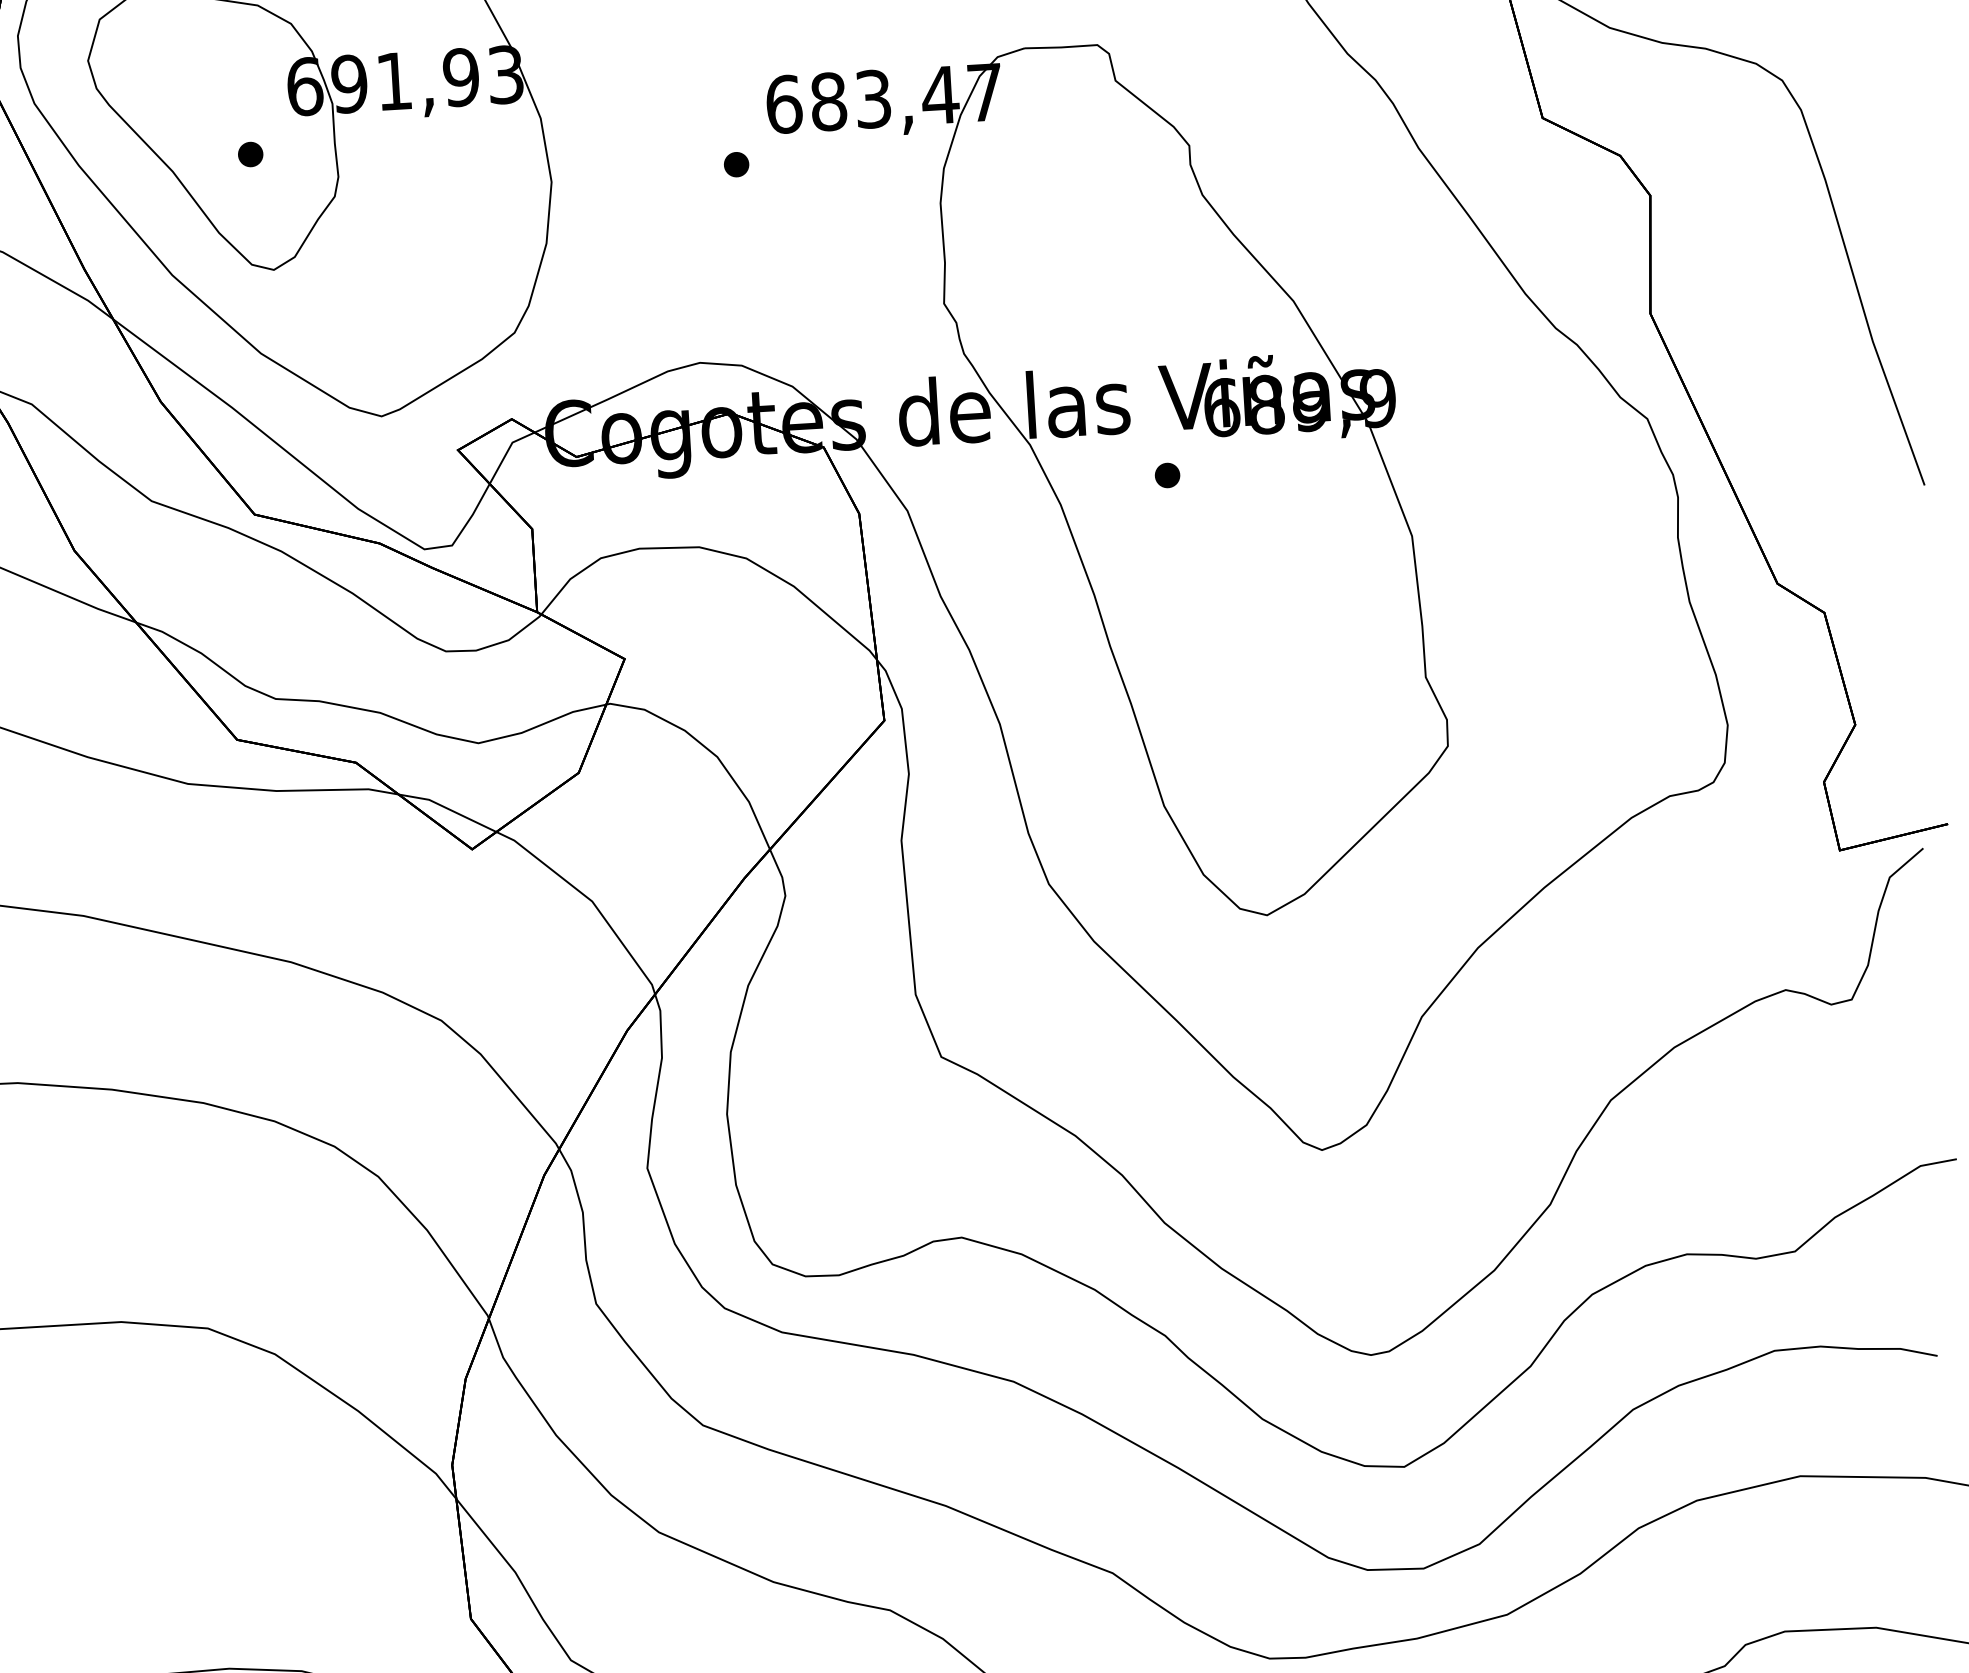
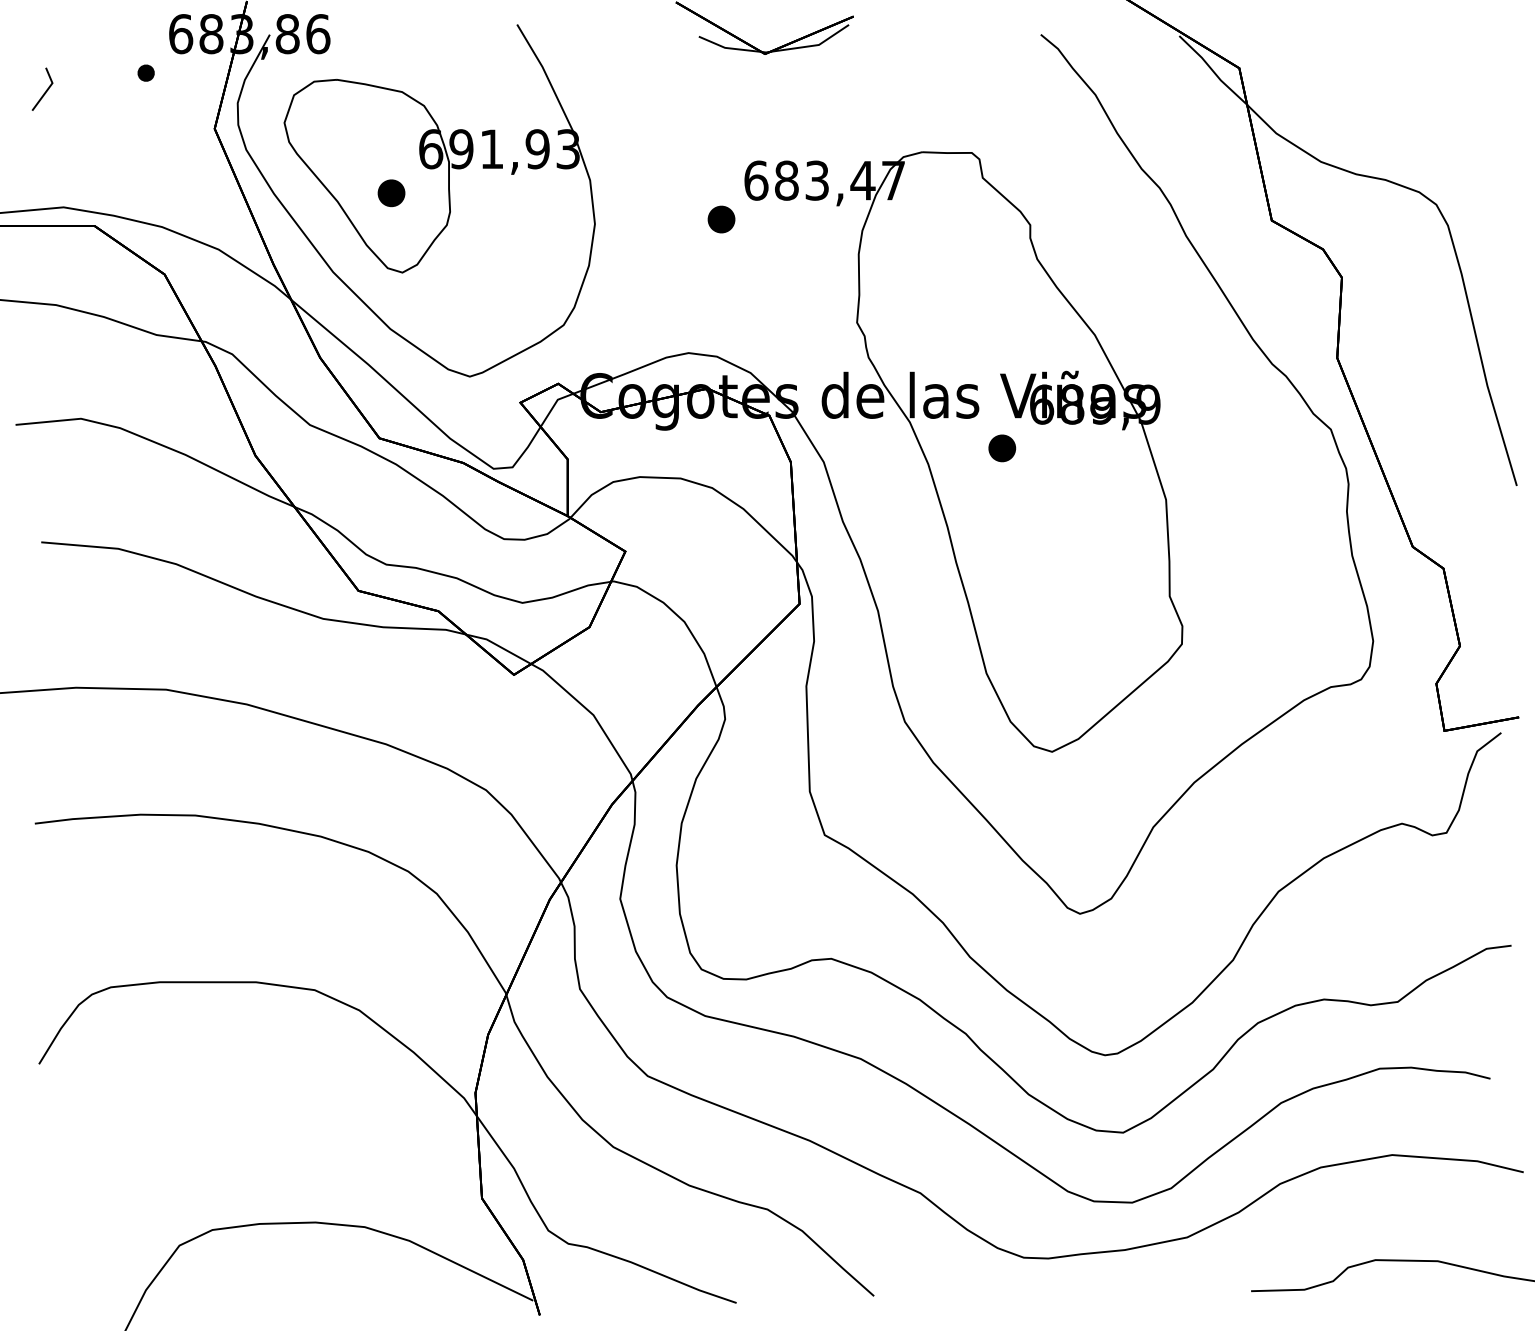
part: (249, 153) -> (390, 192), size x1.6
part: (736, 164) -> (721, 219), size x1.6
part: (1166, 475) -> (1001, 448), size x1.6

